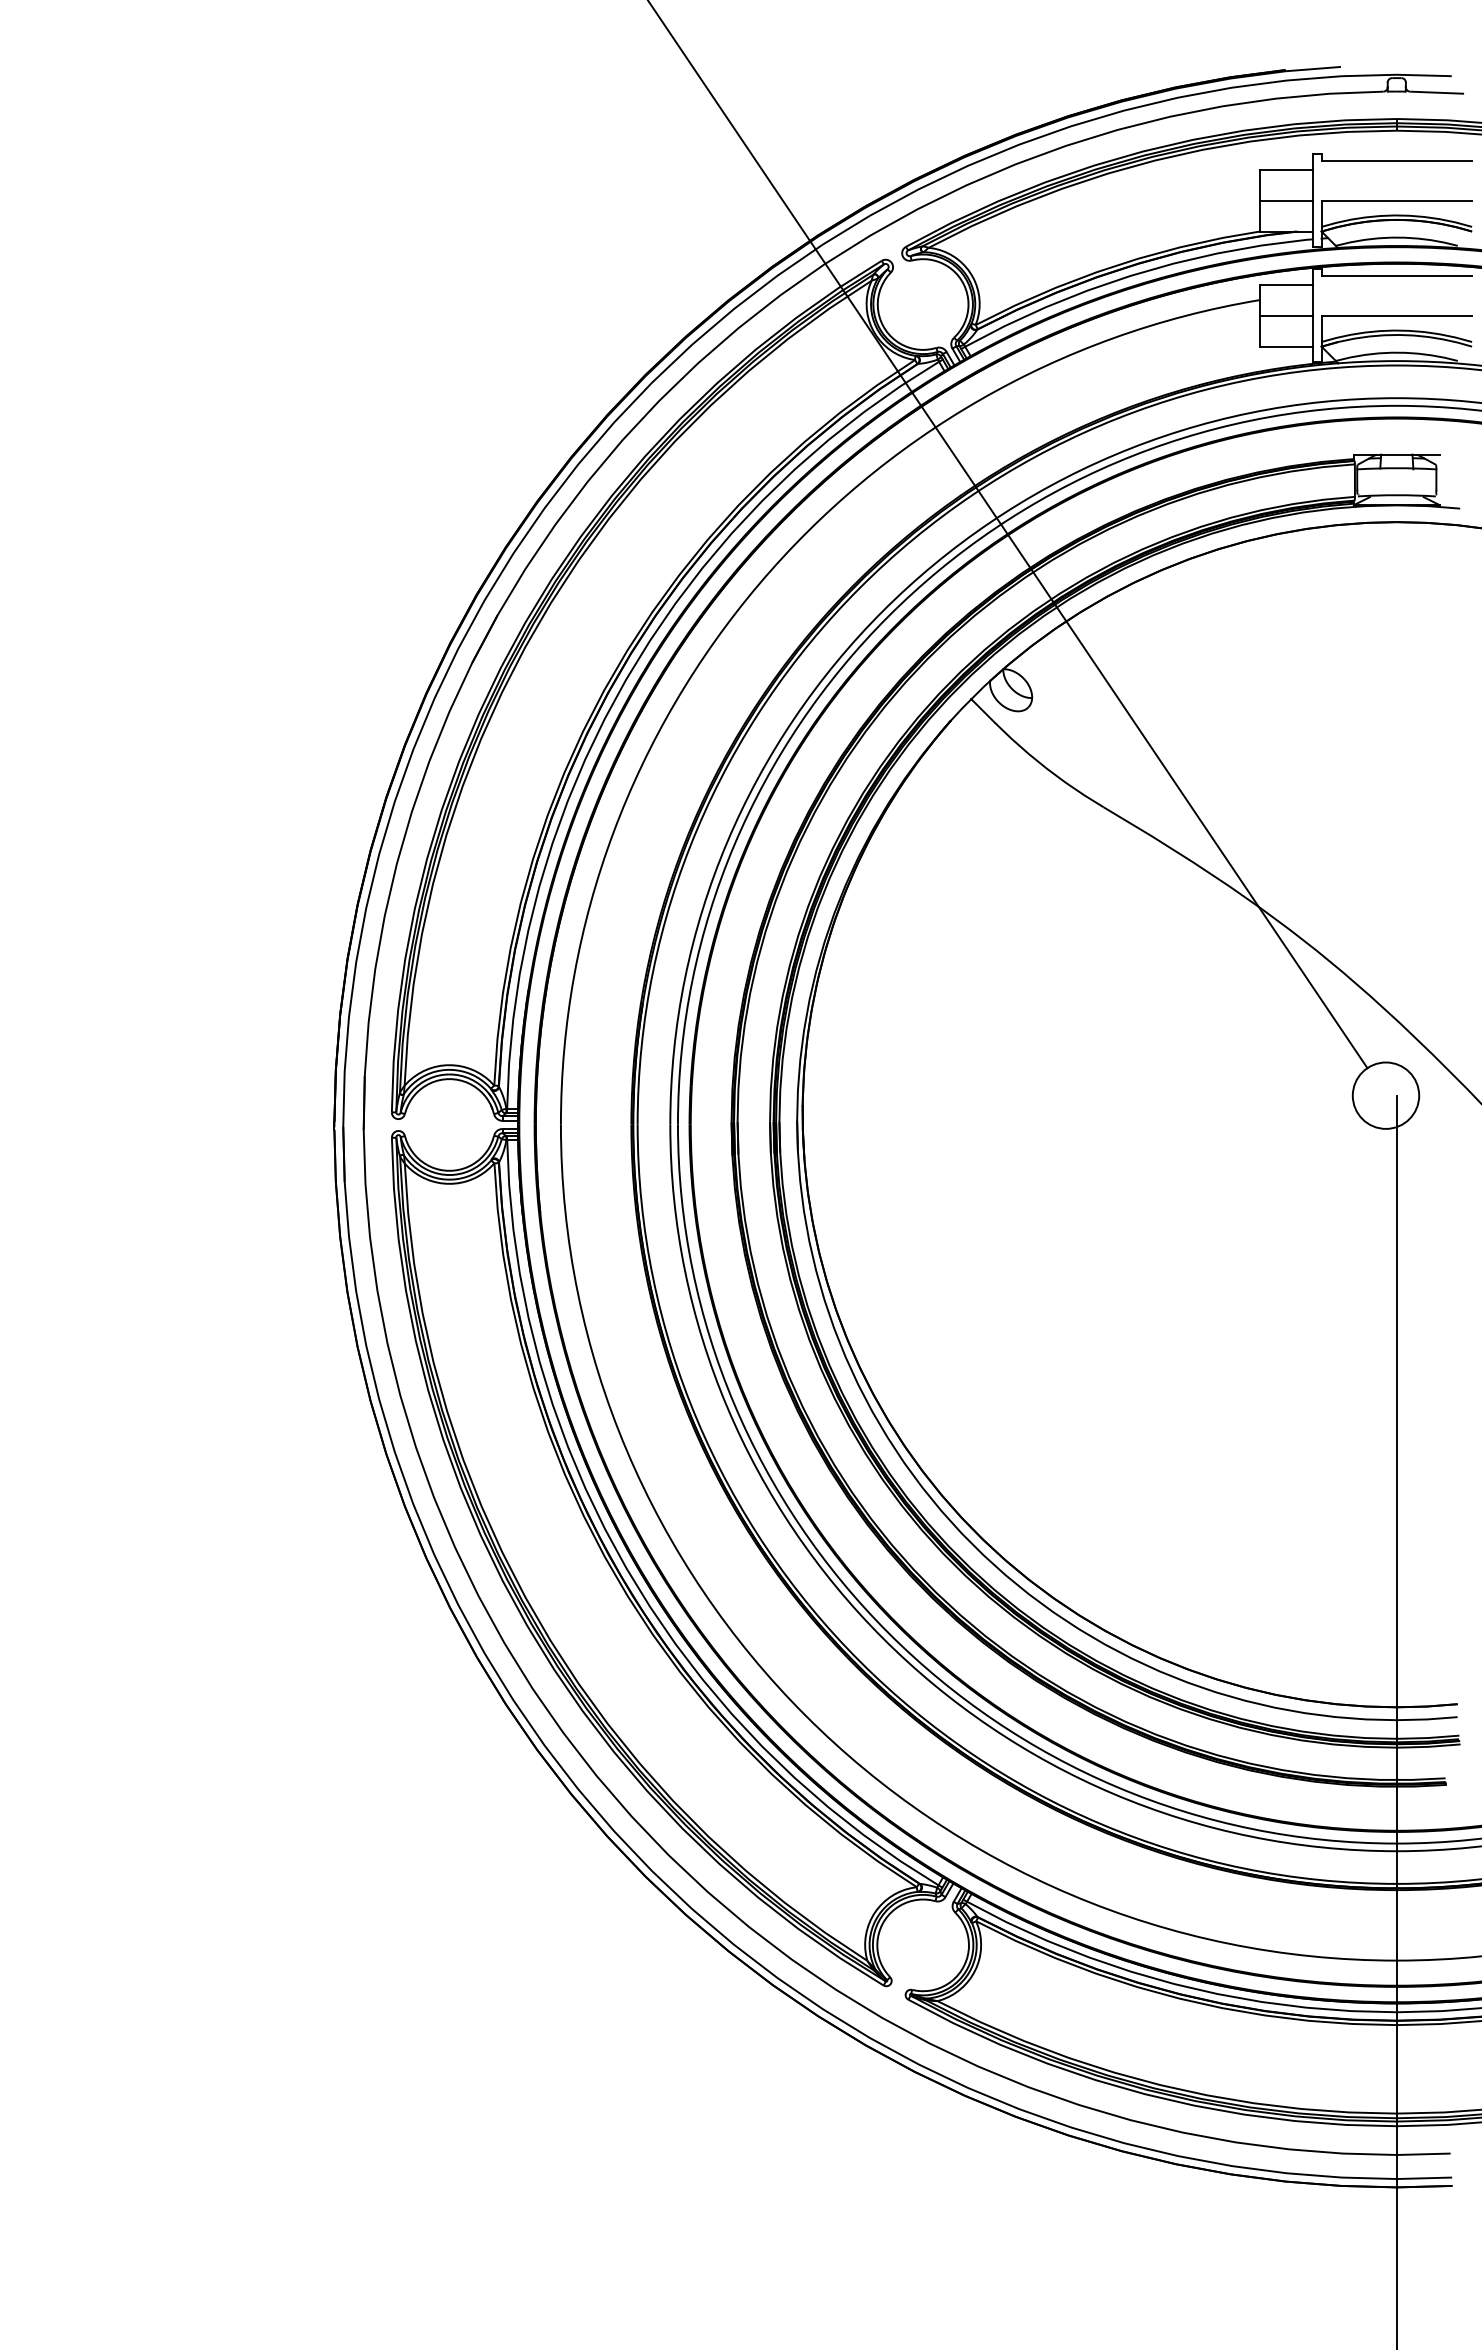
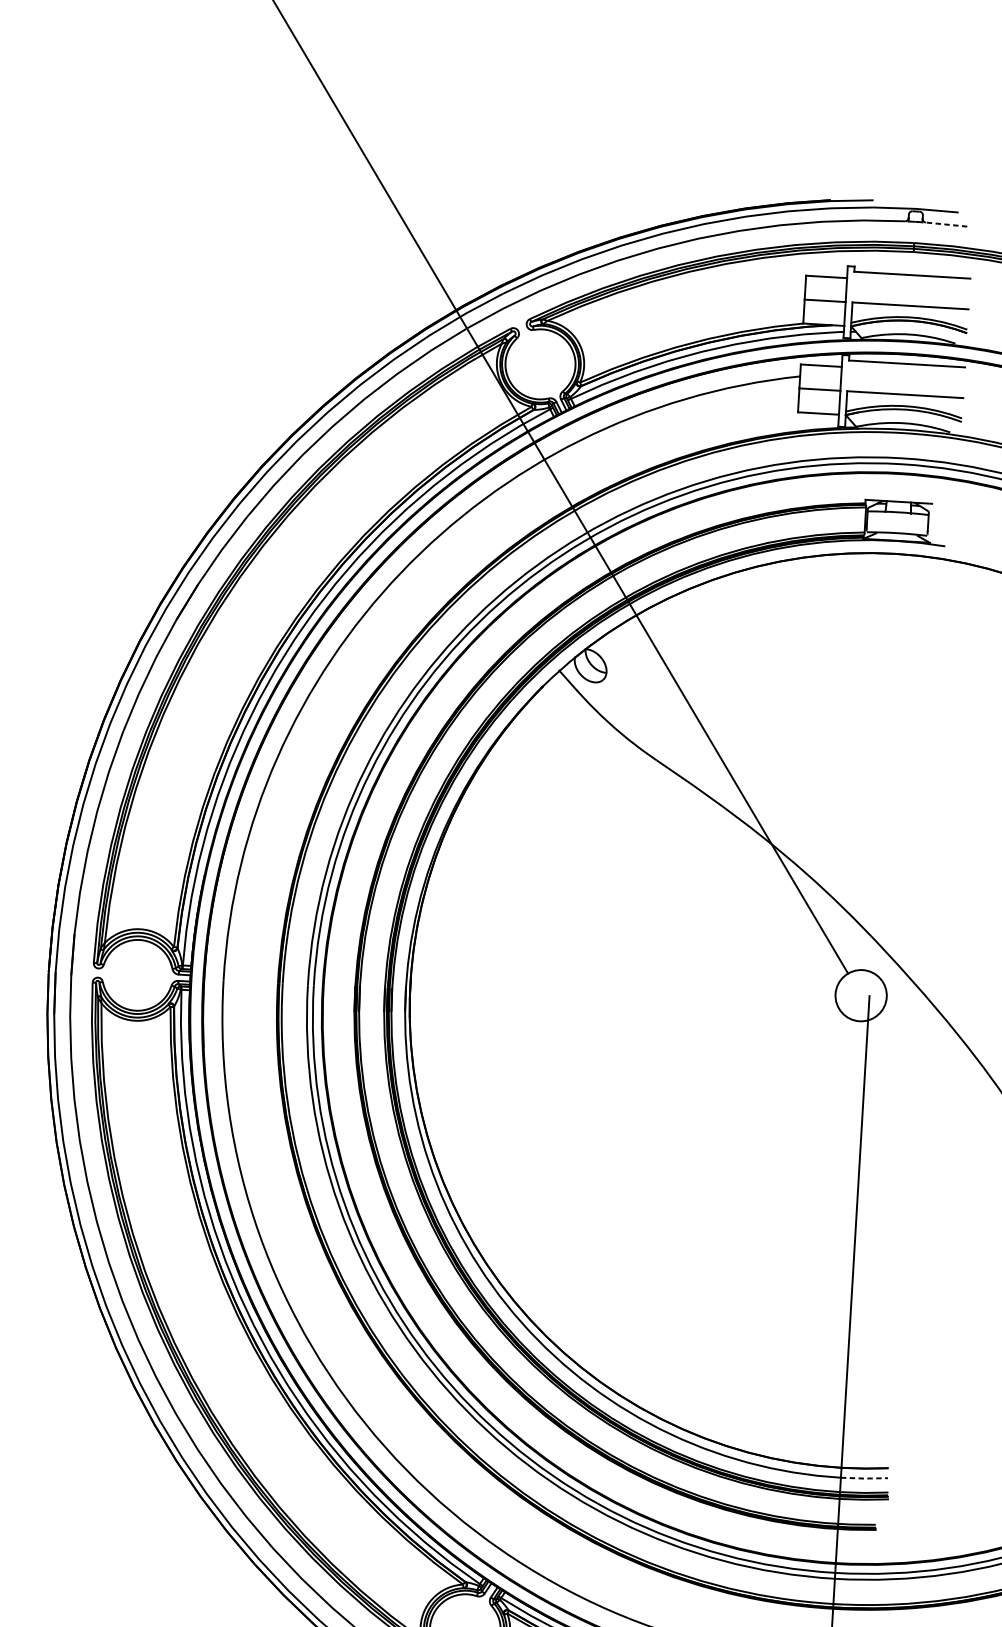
line: (1437, 92) -> (946, 224), solid -> dashed
line: (1427, 1719) -> (864, 1478), solid -> dashed

